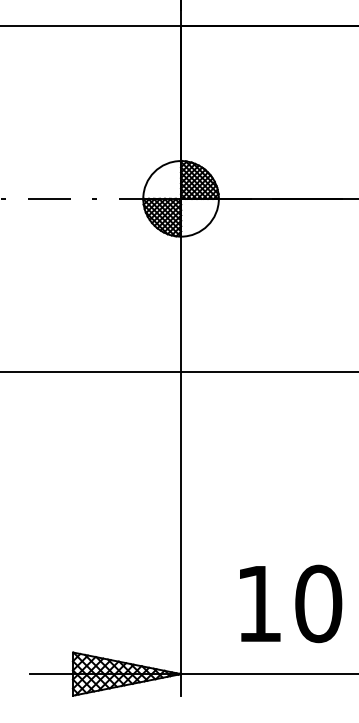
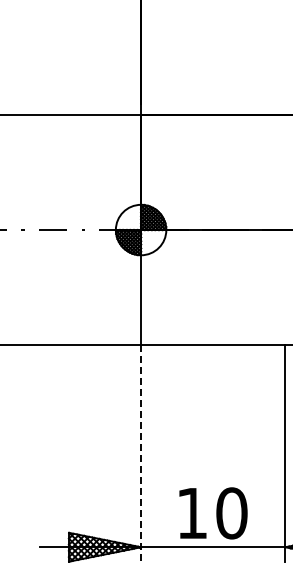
line: (181, 535) -> (141, 454), solid -> dashed
text: (291, 604) -> (213, 513), moved

